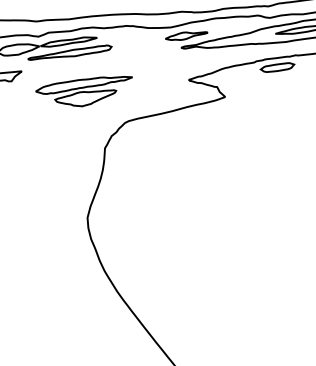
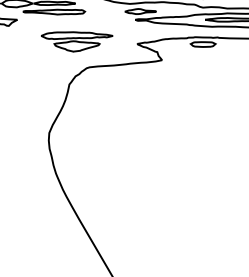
part: (85, 91) -> (77, 41), moved

